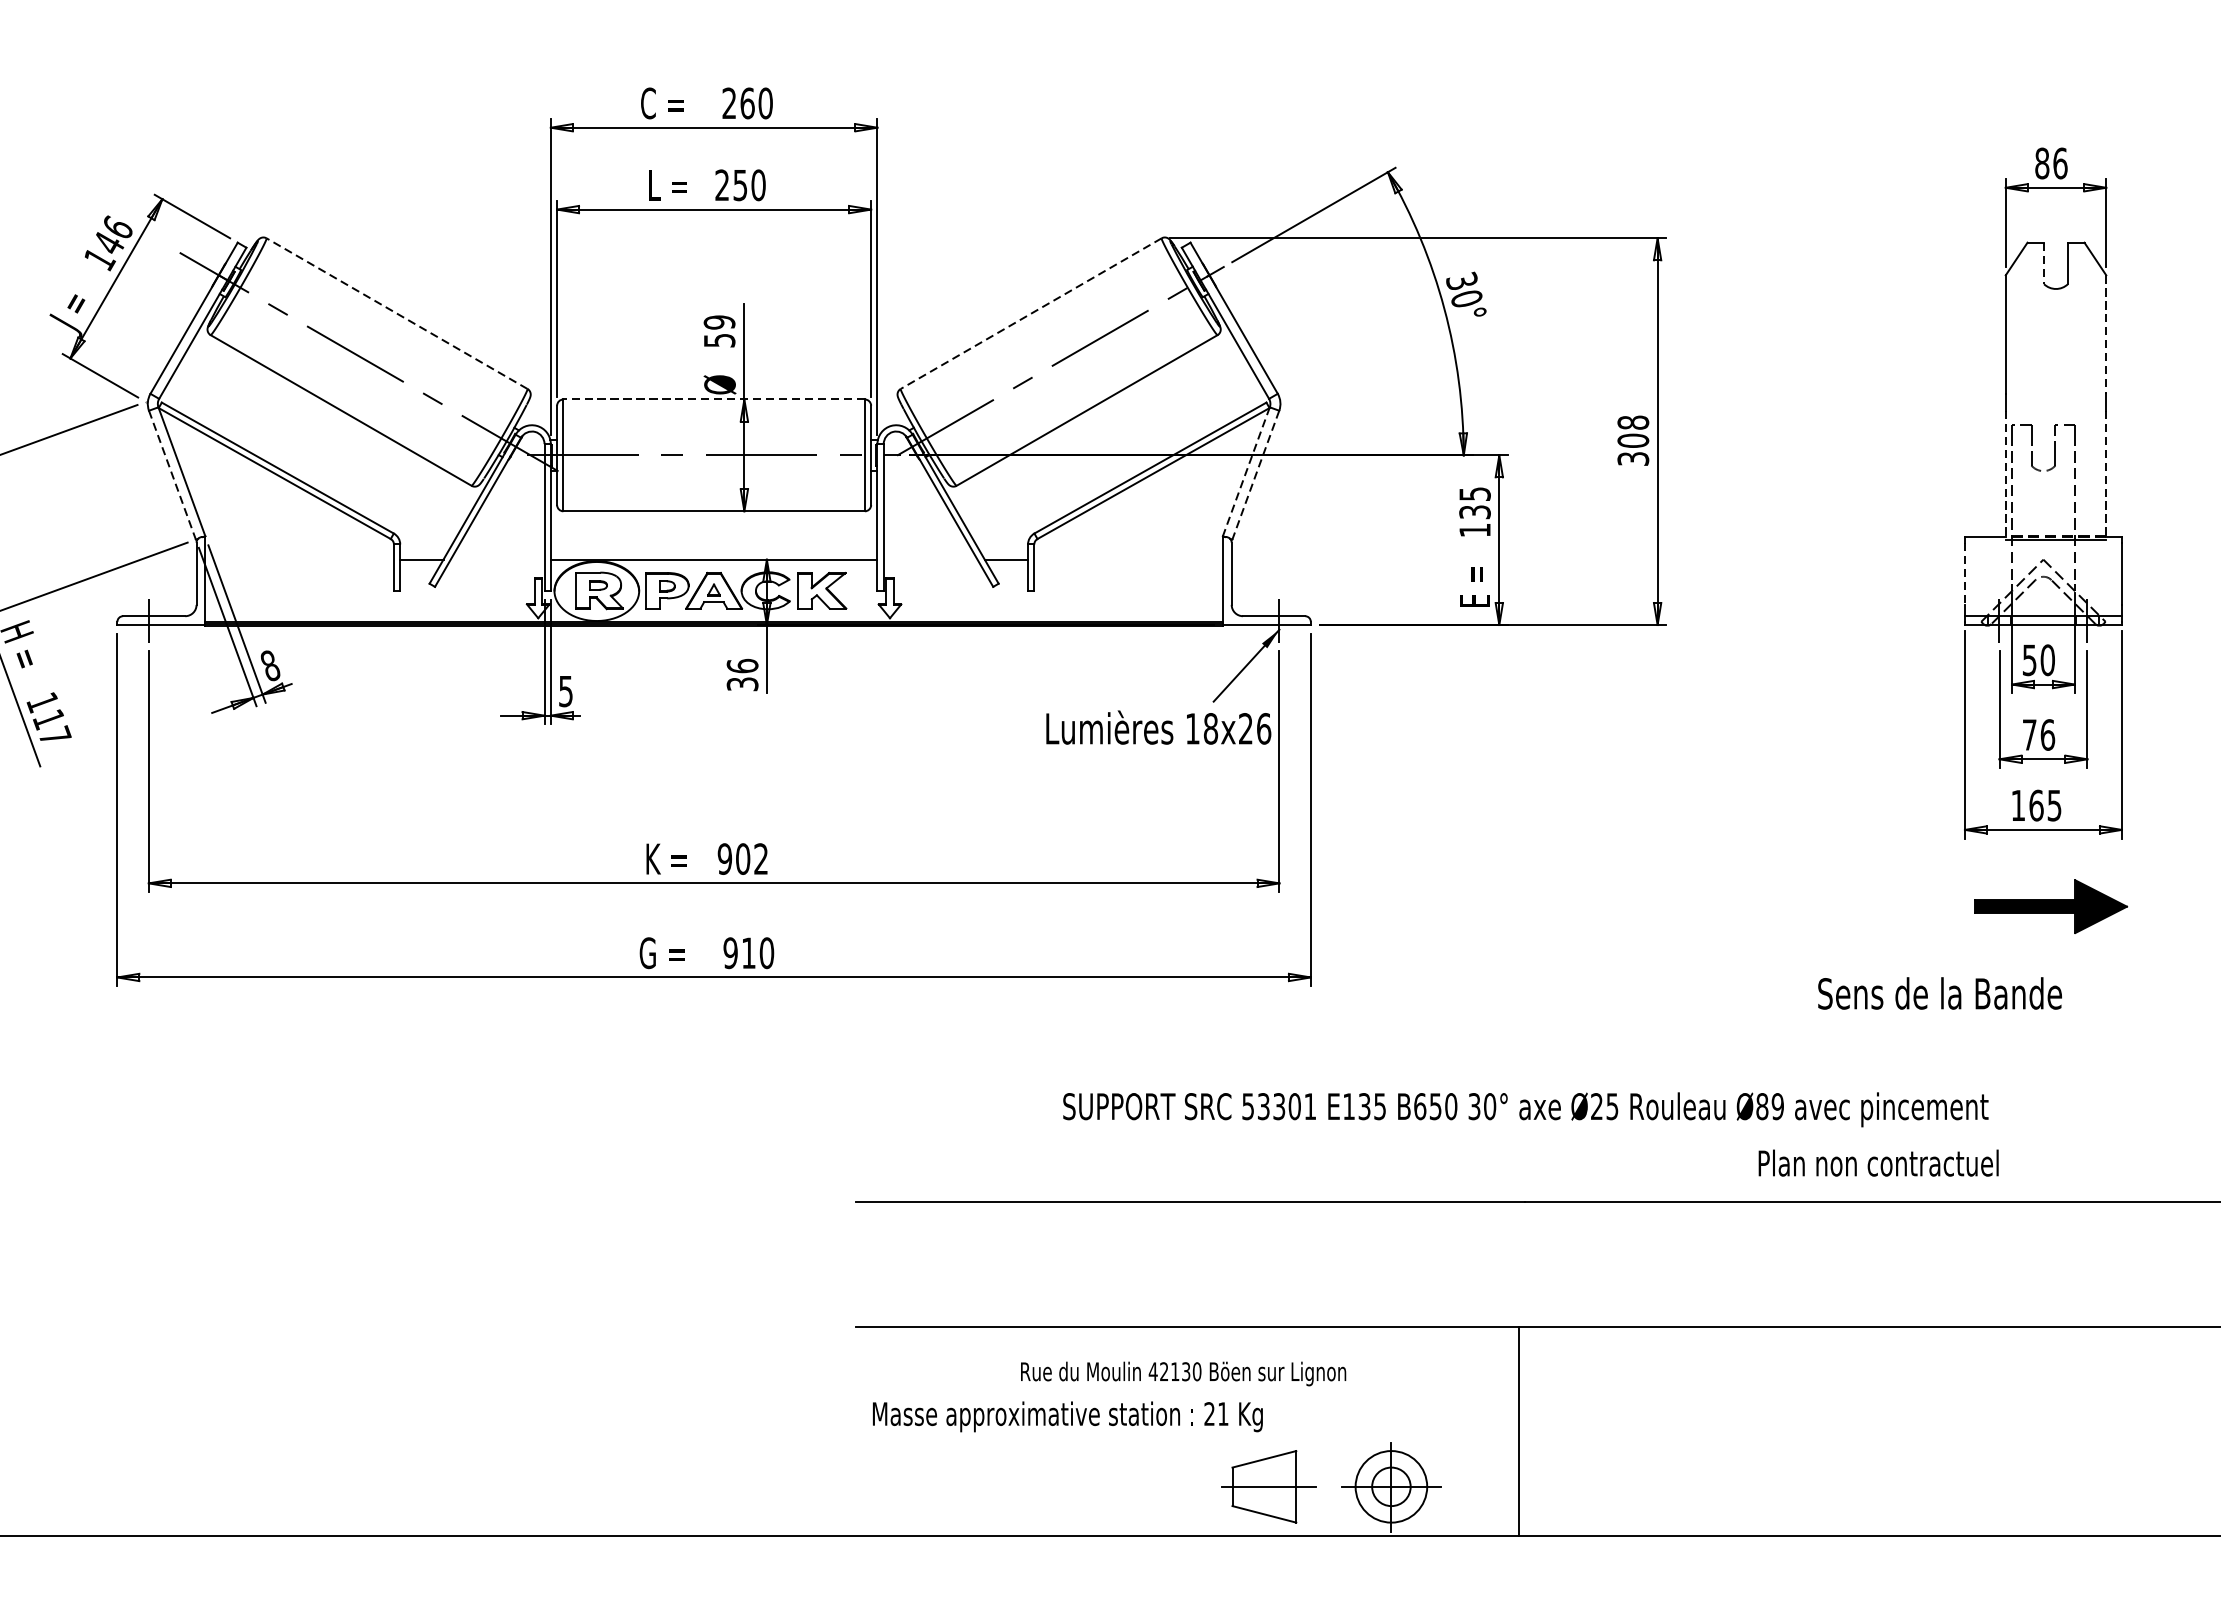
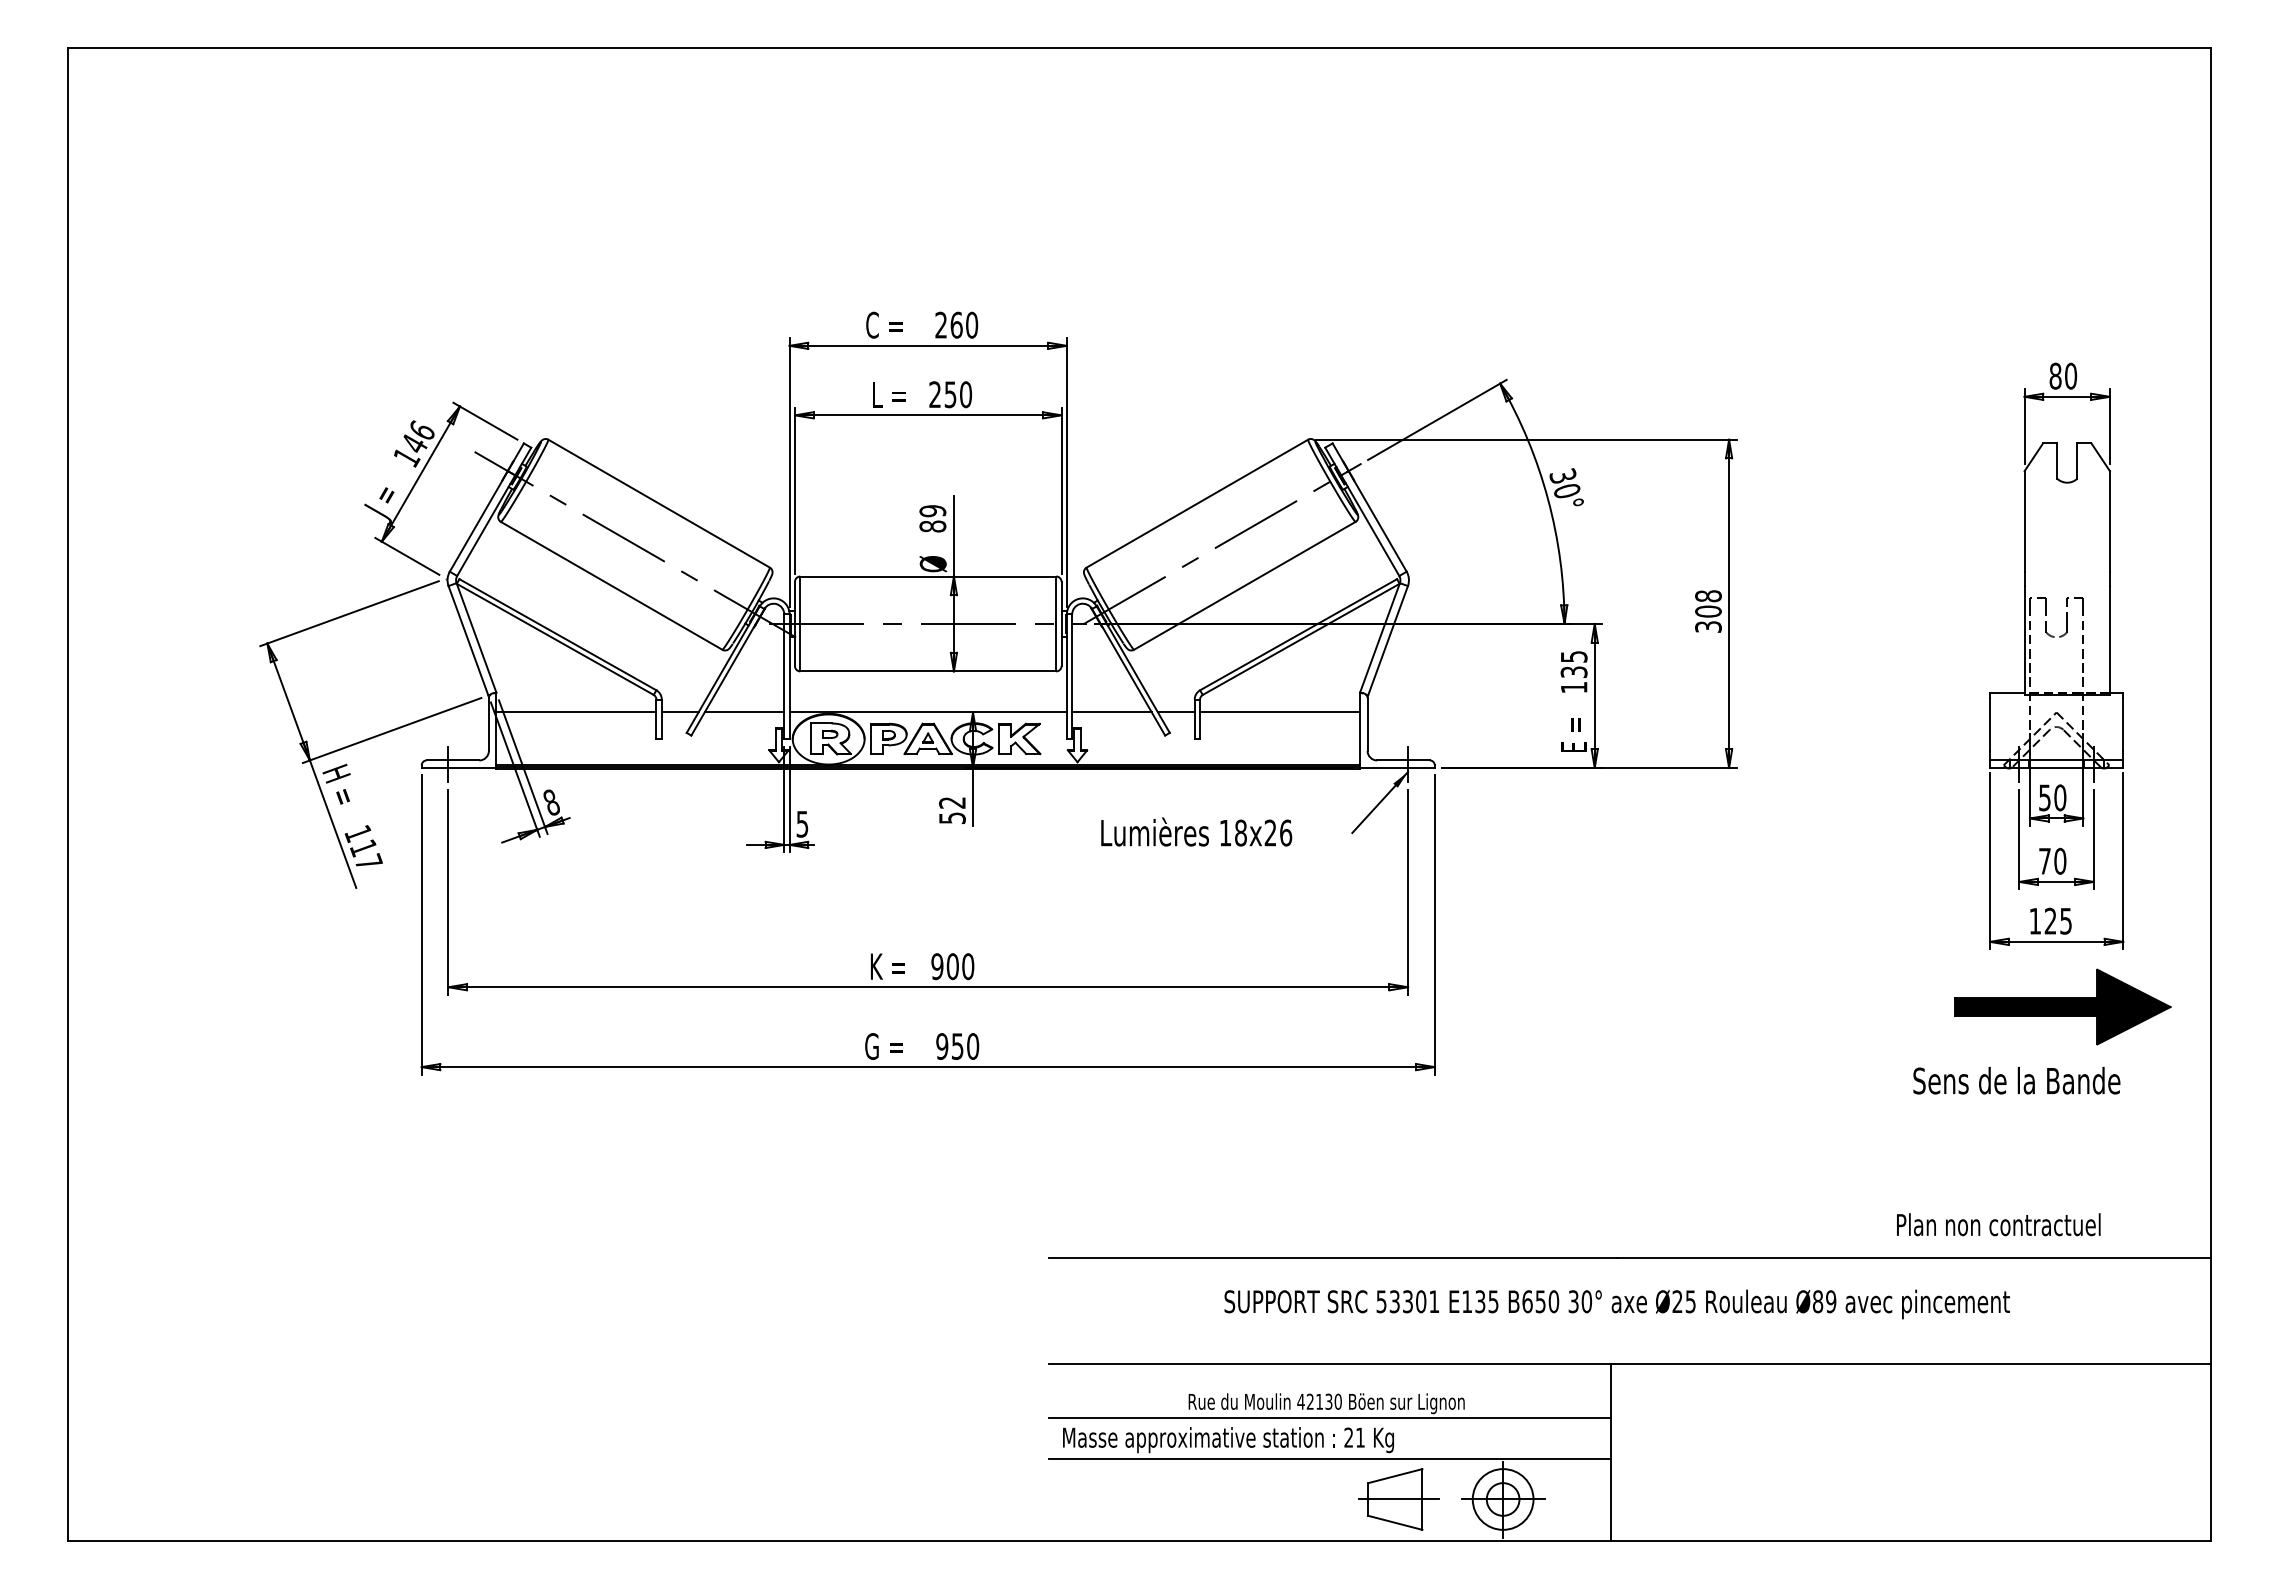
text: (2060, 162) -> (2071, 375), 86 -> 80
line: (2044, 263) -> (2057, 461), dashed -> solid
line: (397, 313) -> (659, 503), dashed -> solid
line: (1031, 313) -> (1197, 503), dashed -> solid
line: (2105, 334) -> (2109, 521), dashed -> solid
text: (719, 340) -> (932, 526), 59 -> 89
line: (714, 399) -> (928, 576), dashed -> solid
line: (1245, 472) -> (1379, 638), dashed -> solid
line: (2005, 474) -> (2024, 640), dashed -> solid
line: (2105, 474) -> (2109, 640), dashed -> solid
line: (172, 476) -> (468, 641), dashed -> solid
line: (1255, 476) -> (1387, 641), dashed -> solid
line: (299, 559) -> (576, 712), added
line: (497, 559) -> (744, 712), added
line: (930, 559) -> (1111, 712), added
line: (1129, 559) -> (1280, 712), added
line: (1964, 573) -> (1989, 724), dashed -> solid
text: (742, 673) -> (952, 809), 36 -> 52
text: (1158, 726) -> (1196, 831), moved
text: (2048, 734) -> (2060, 860), 76 -> 70
text: (2036, 804) -> (2050, 920), 165 -> 125
text: (761, 858) -> (968, 966), 902 -> 900
part: (2050, 906) -> (2062, 1006), size x1.67
text: (748, 953) -> (957, 1046), 910 -> 950
text: (1939, 993) -> (2016, 1080), moved
text: (1524, 1109) -> (1616, 1304), moved
text: (1878, 1162) -> (1998, 1224), moved
line: (1188, 1391) -> (1330, 1418), added
line: (1188, 1439) -> (1330, 1459), added

